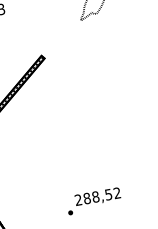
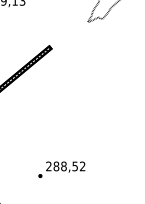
text: (93, 201) -> (61, 169), moved

